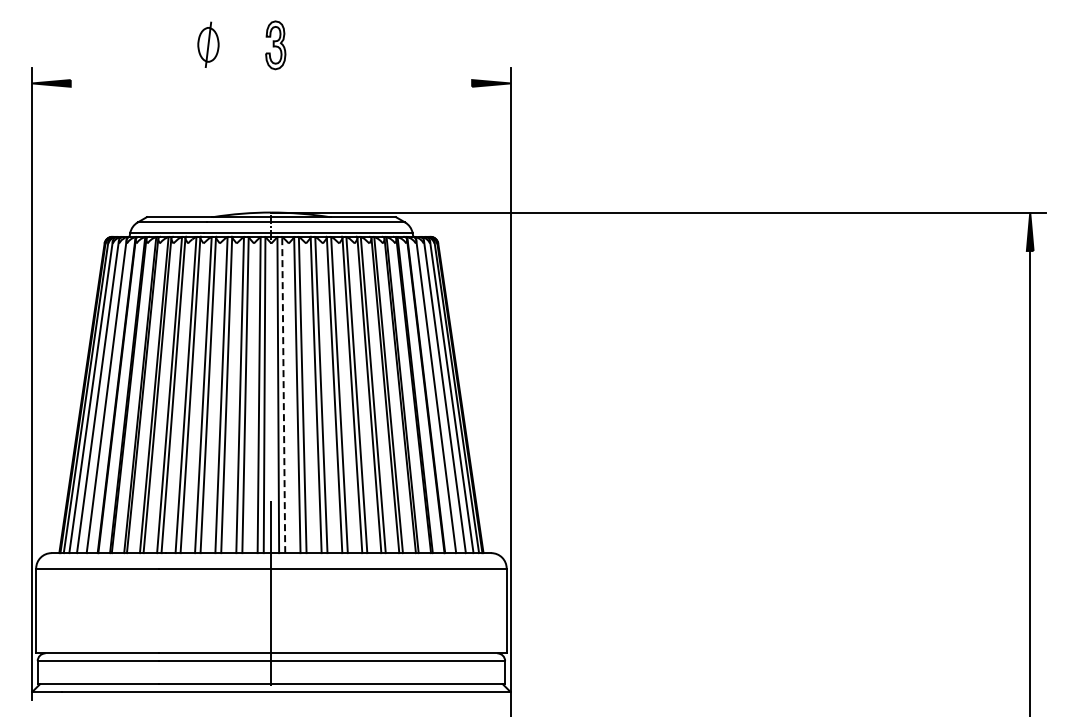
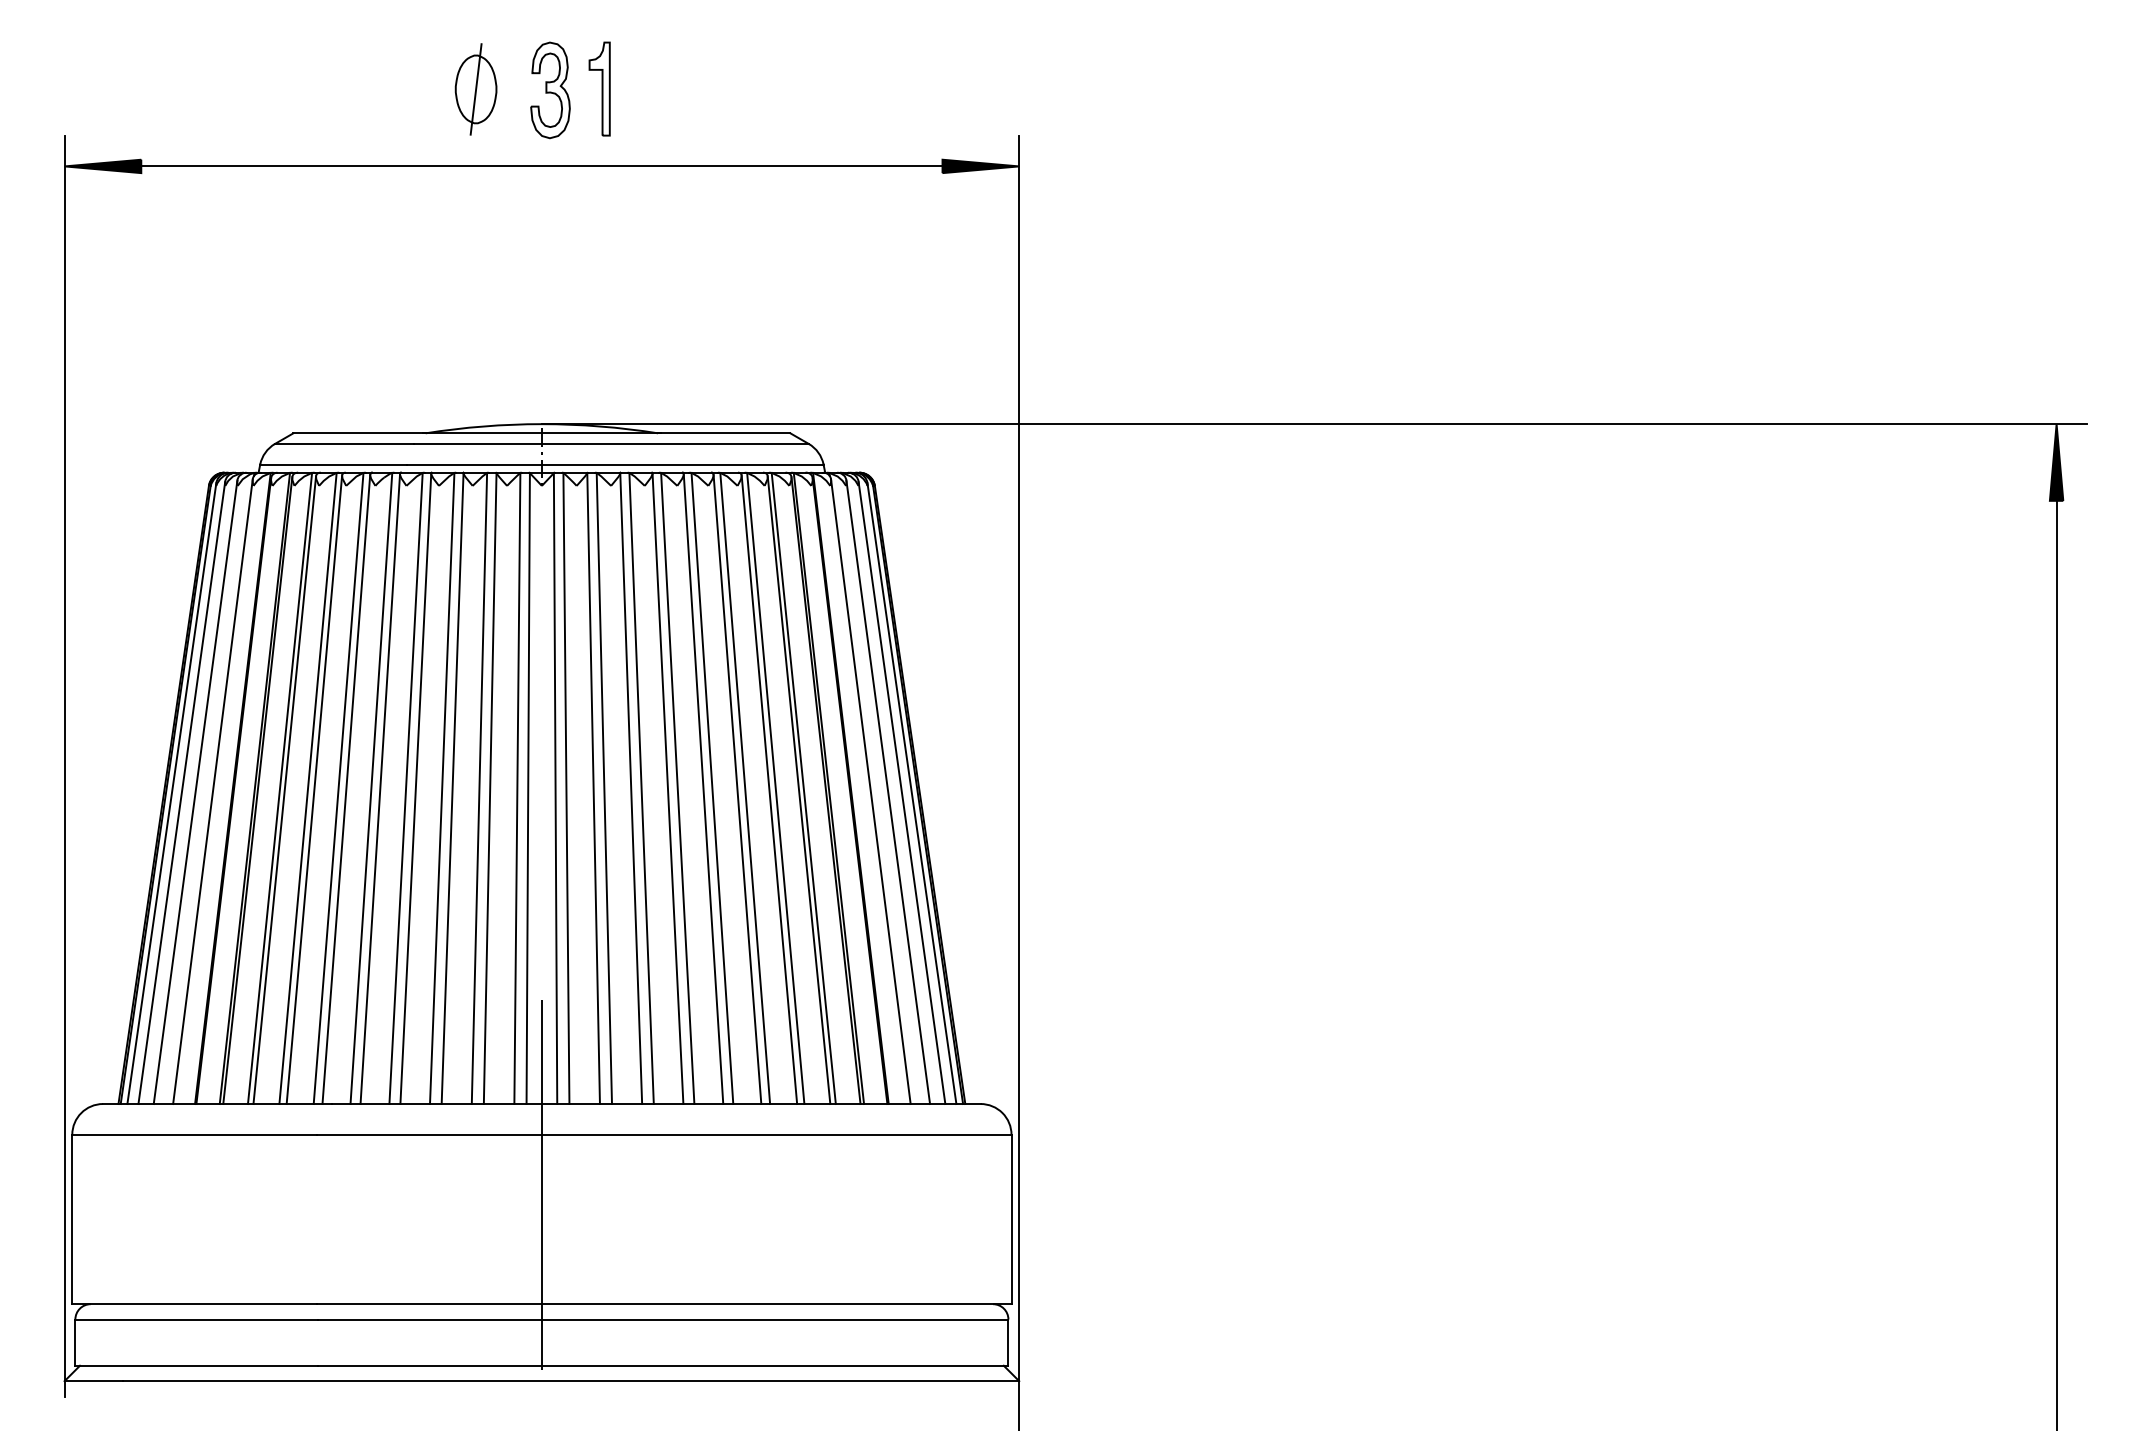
part: (208, 44) -> (476, 88), moved
part: (300, 44) -> (599, 88), added
line: (271, 83) -> (542, 166), added
line: (283, 394) -> (565, 787), dashed -> solid

